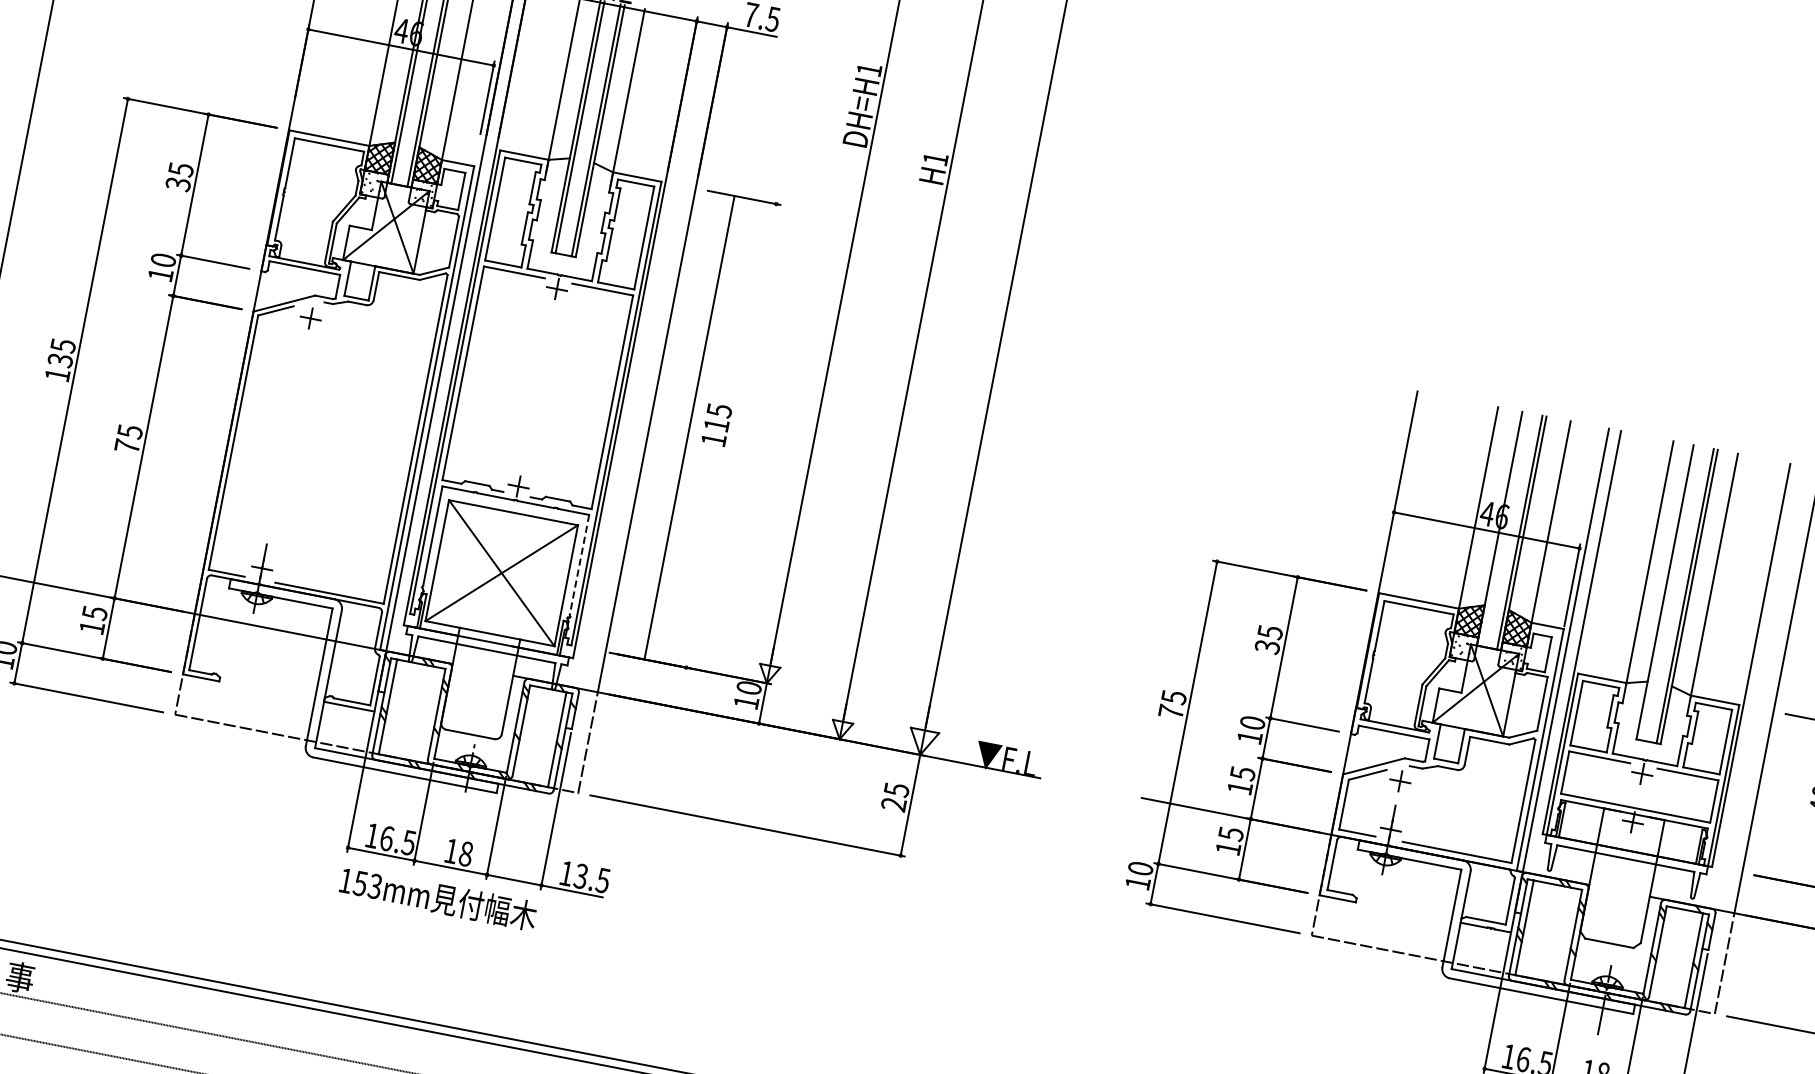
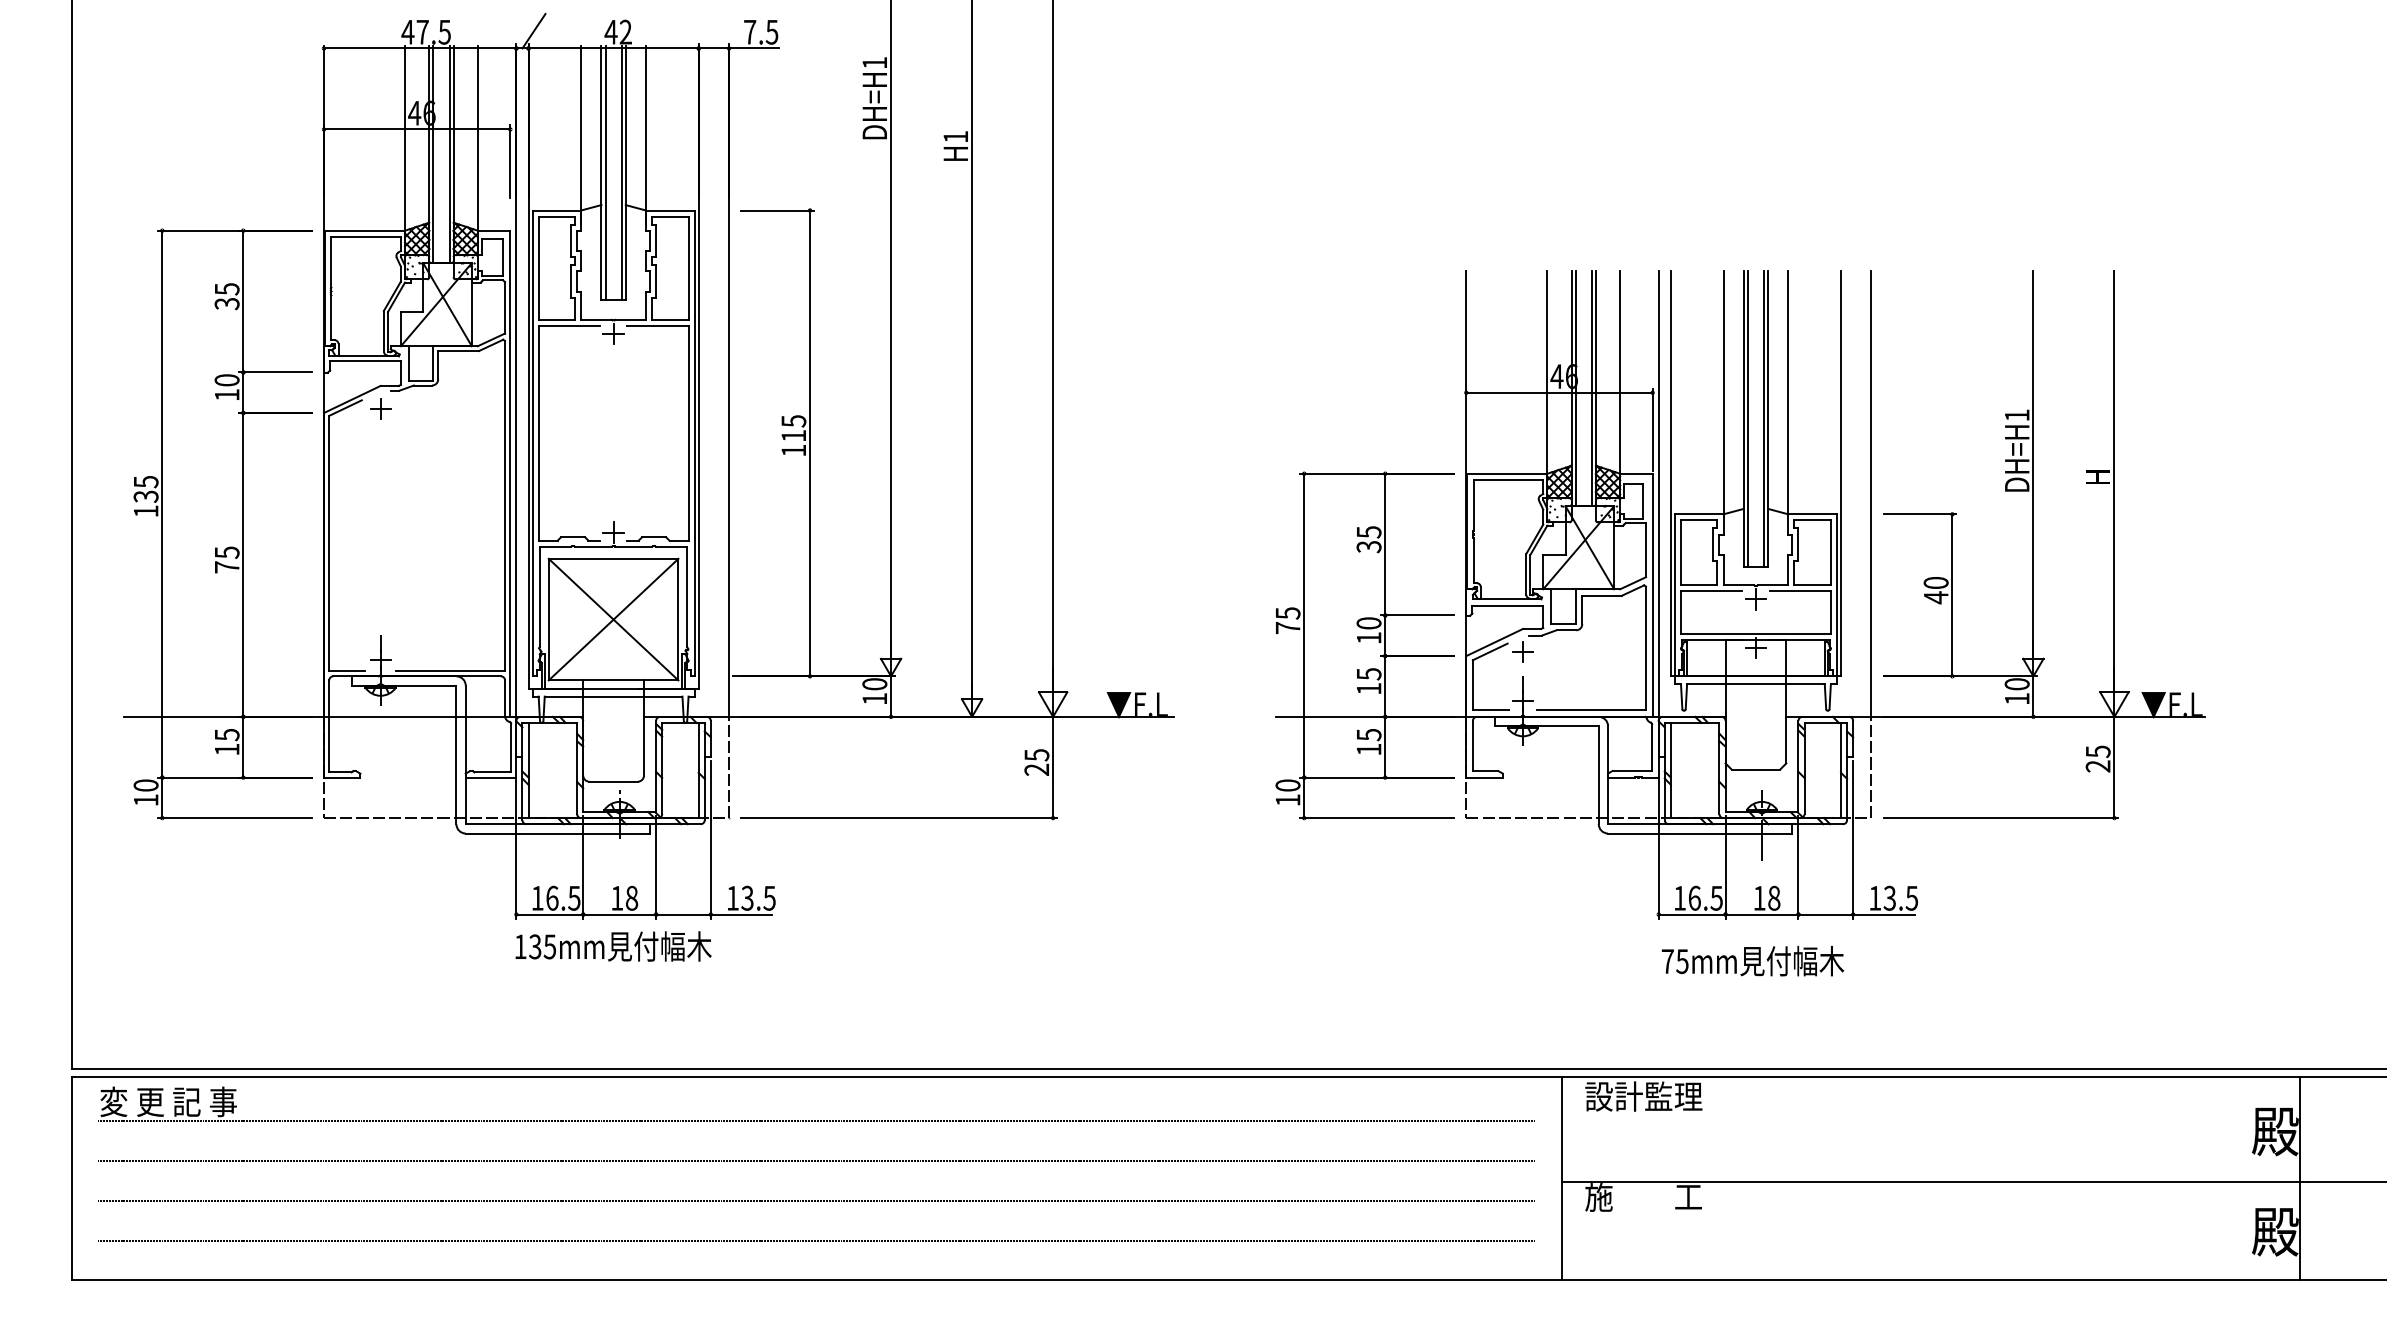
line: (689, 427) -> (810, 443), moved
line: (1503, 529) -> (1575, 388), added
line: (579, 565) -> (687, 597), dashed -> solid
line: (1668, 592) -> (1747, 418), added
text: (367, 884) -> (542, 946), 153mm -> 135mm

